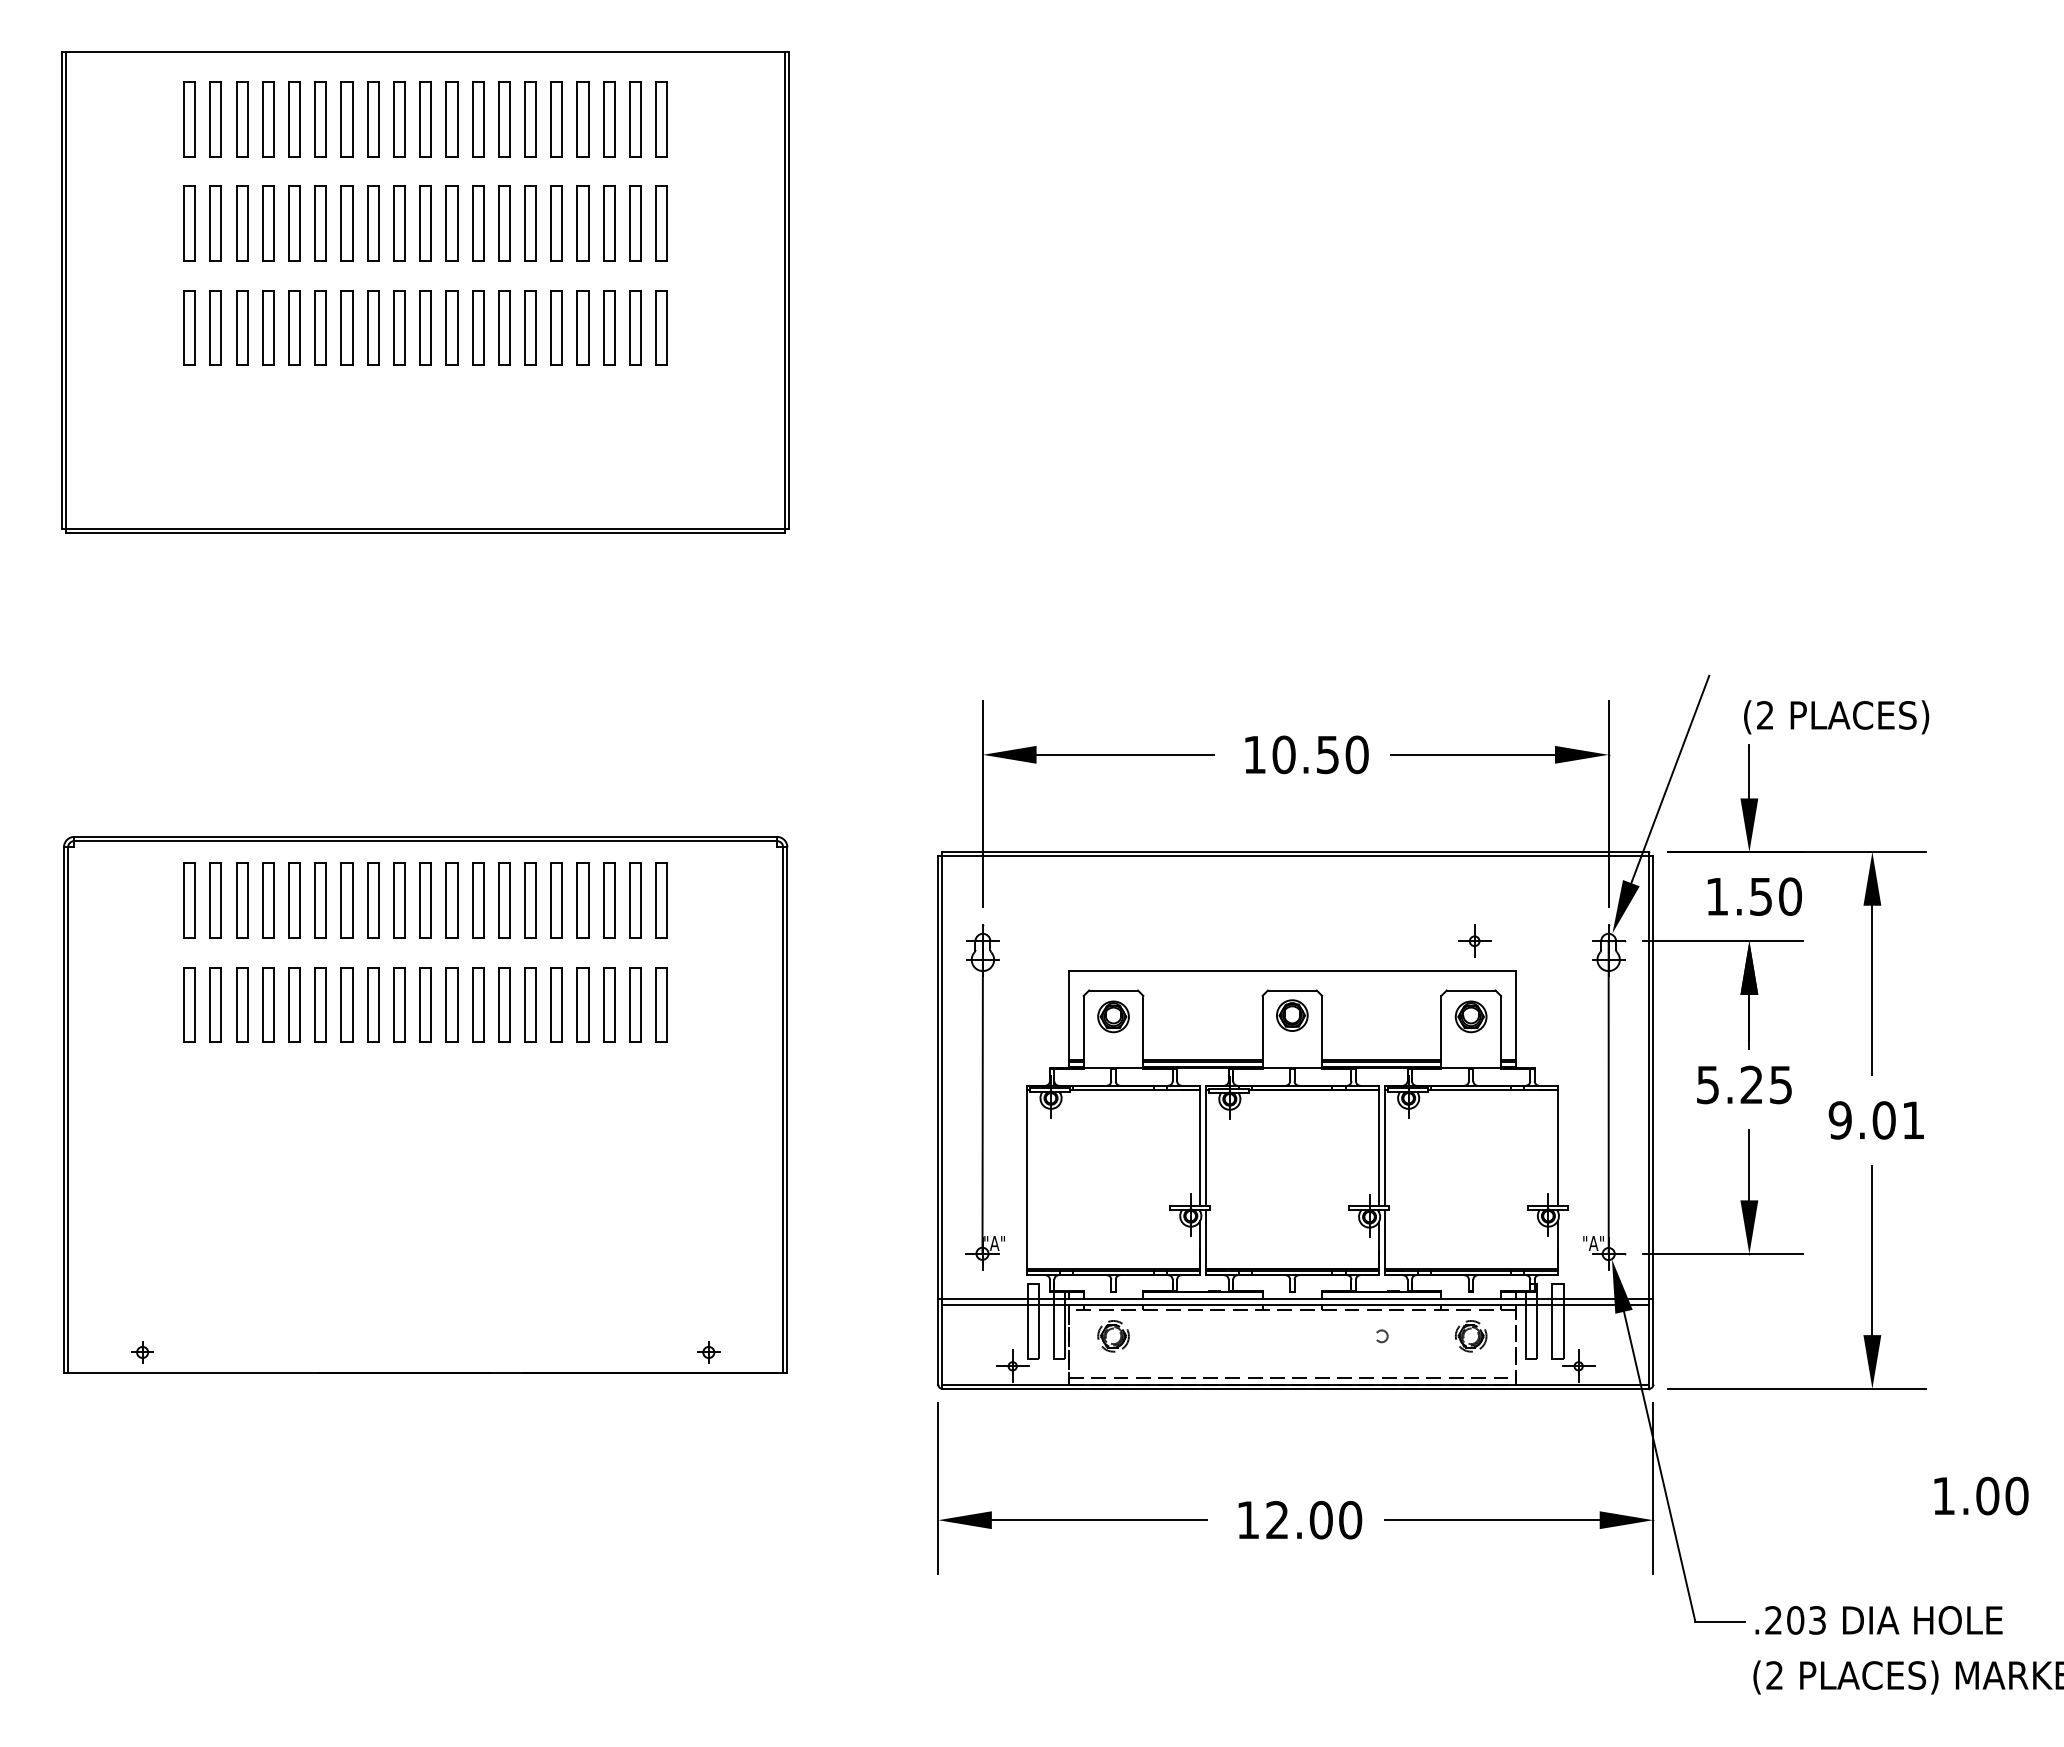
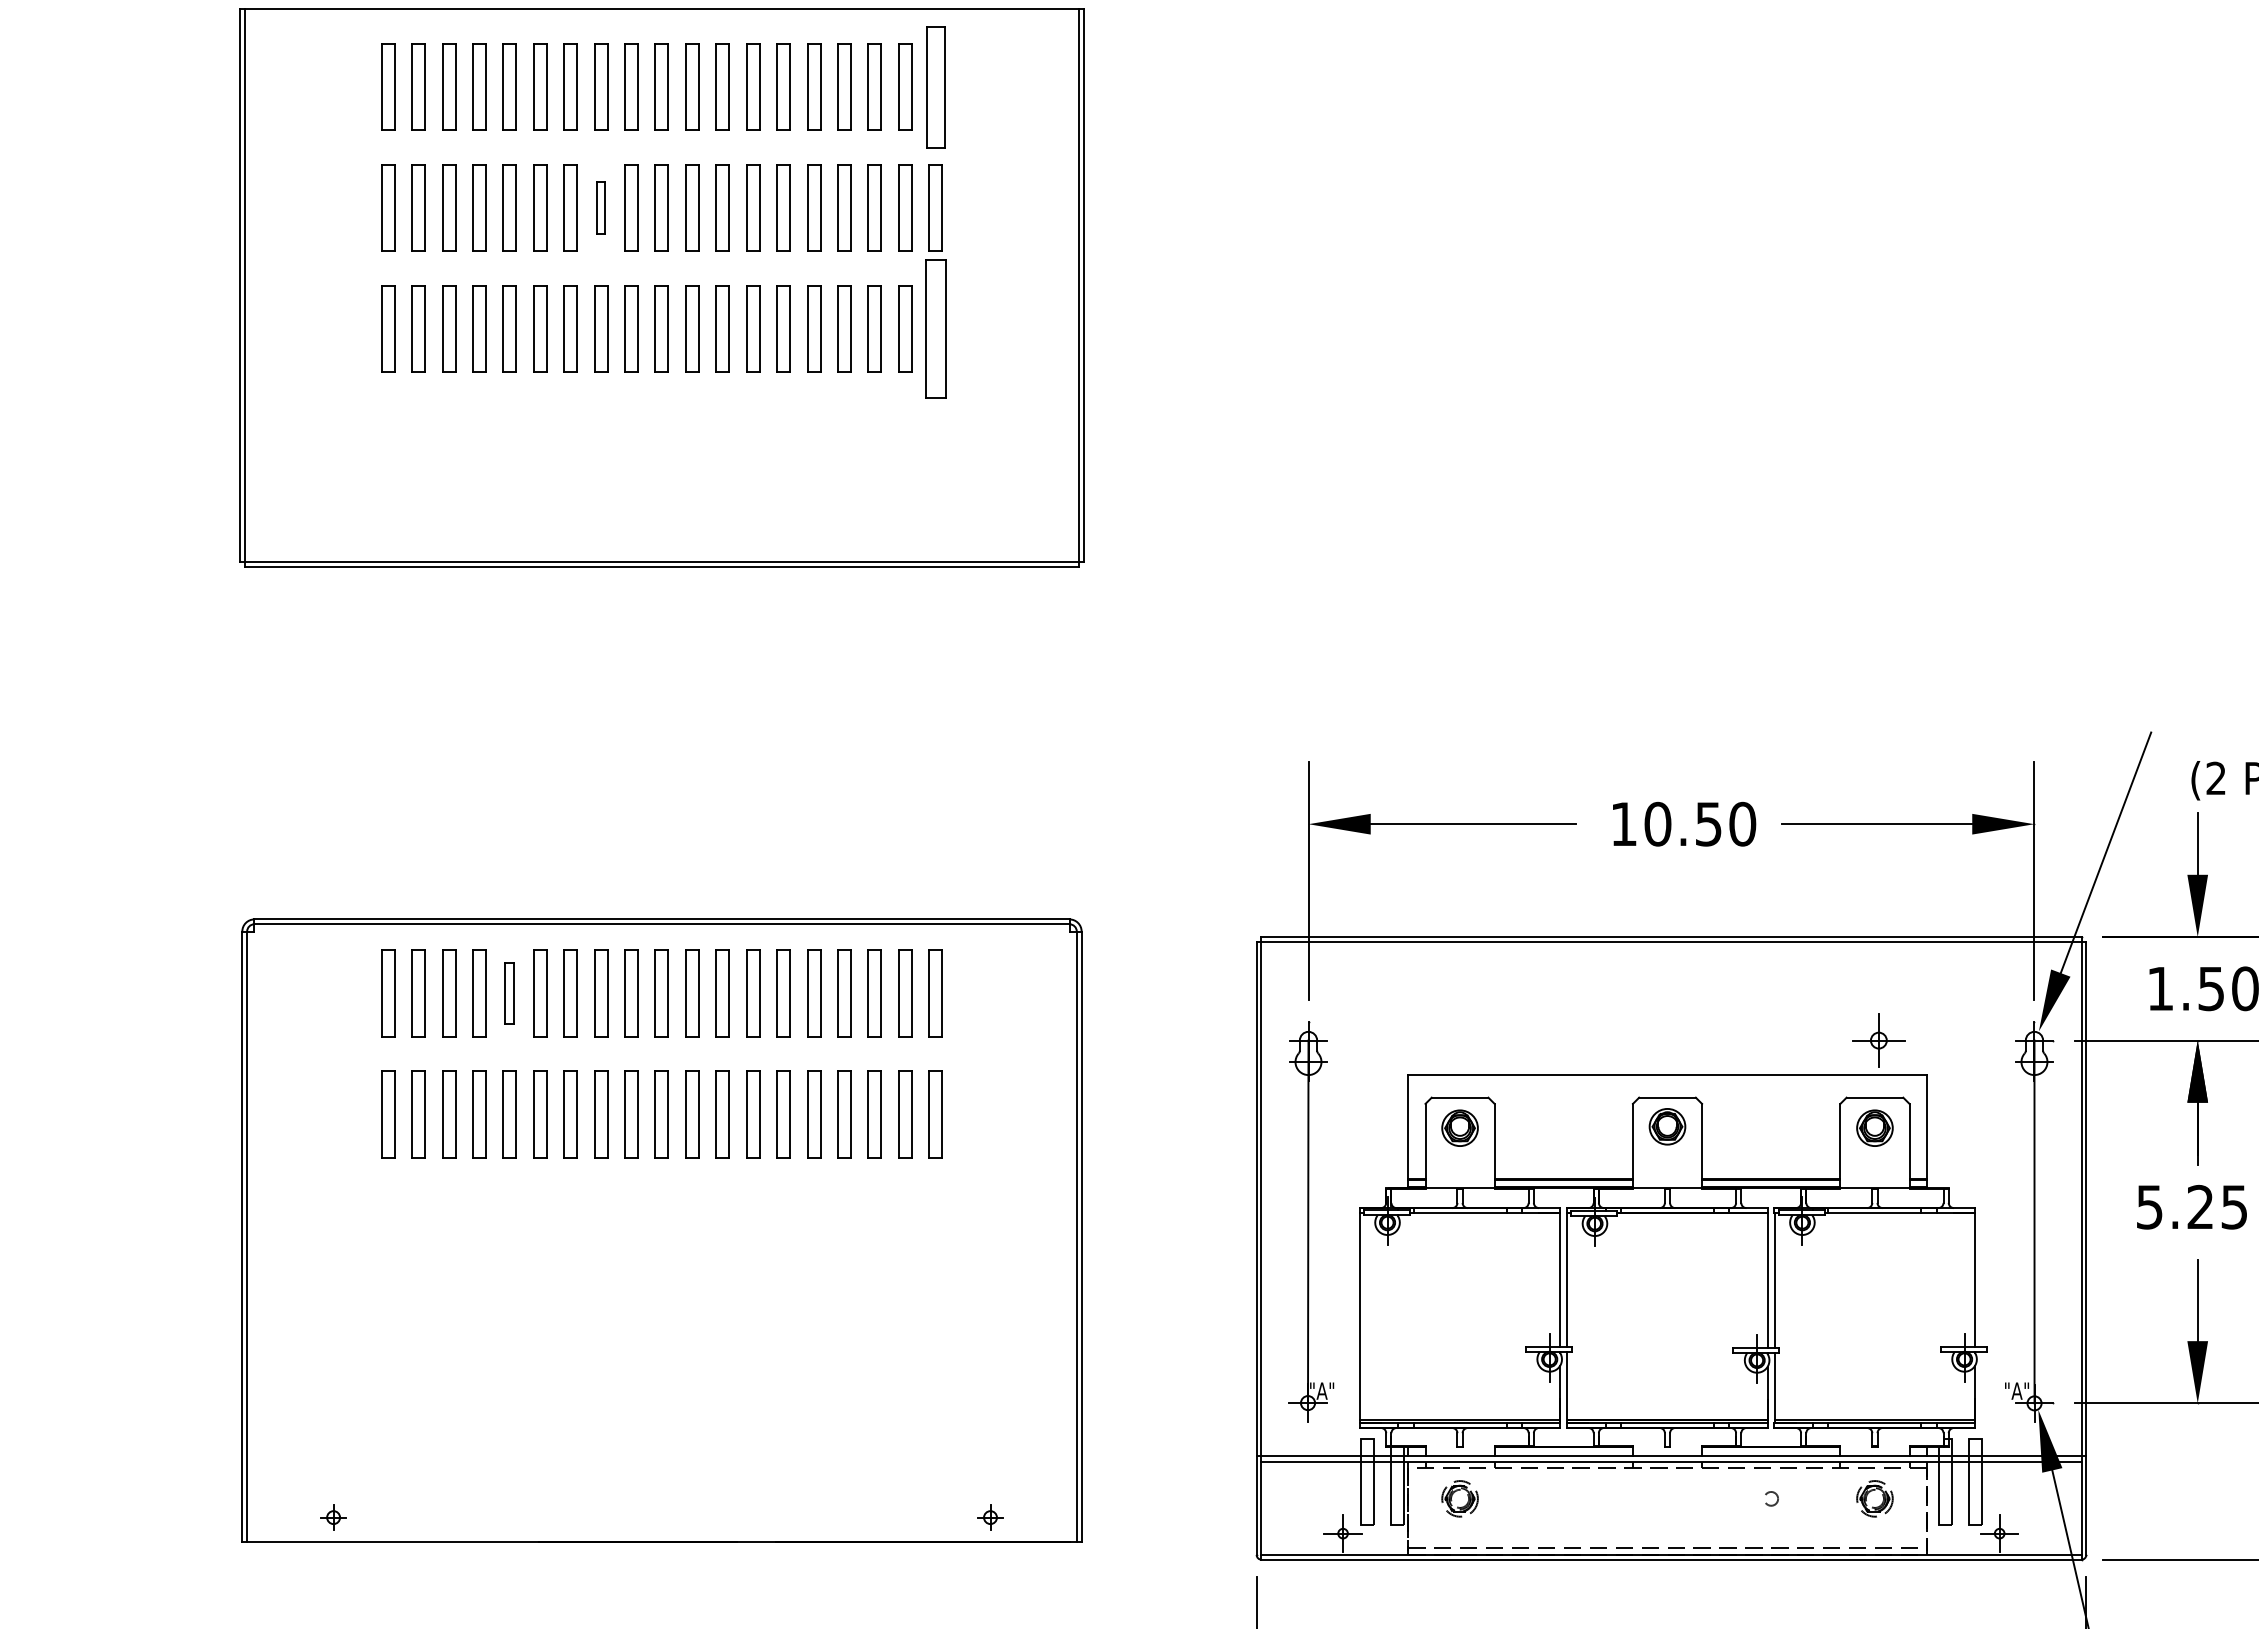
part: (661, 119) -> (935, 87), size x1.4
part: (373, 223) -> (601, 207), size x0.6
part: (661, 327) -> (935, 328), size x1.6
part: (294, 900) -> (509, 993), size x0.7
part: (1474, 940) -> (1878, 1039), size x1.4

